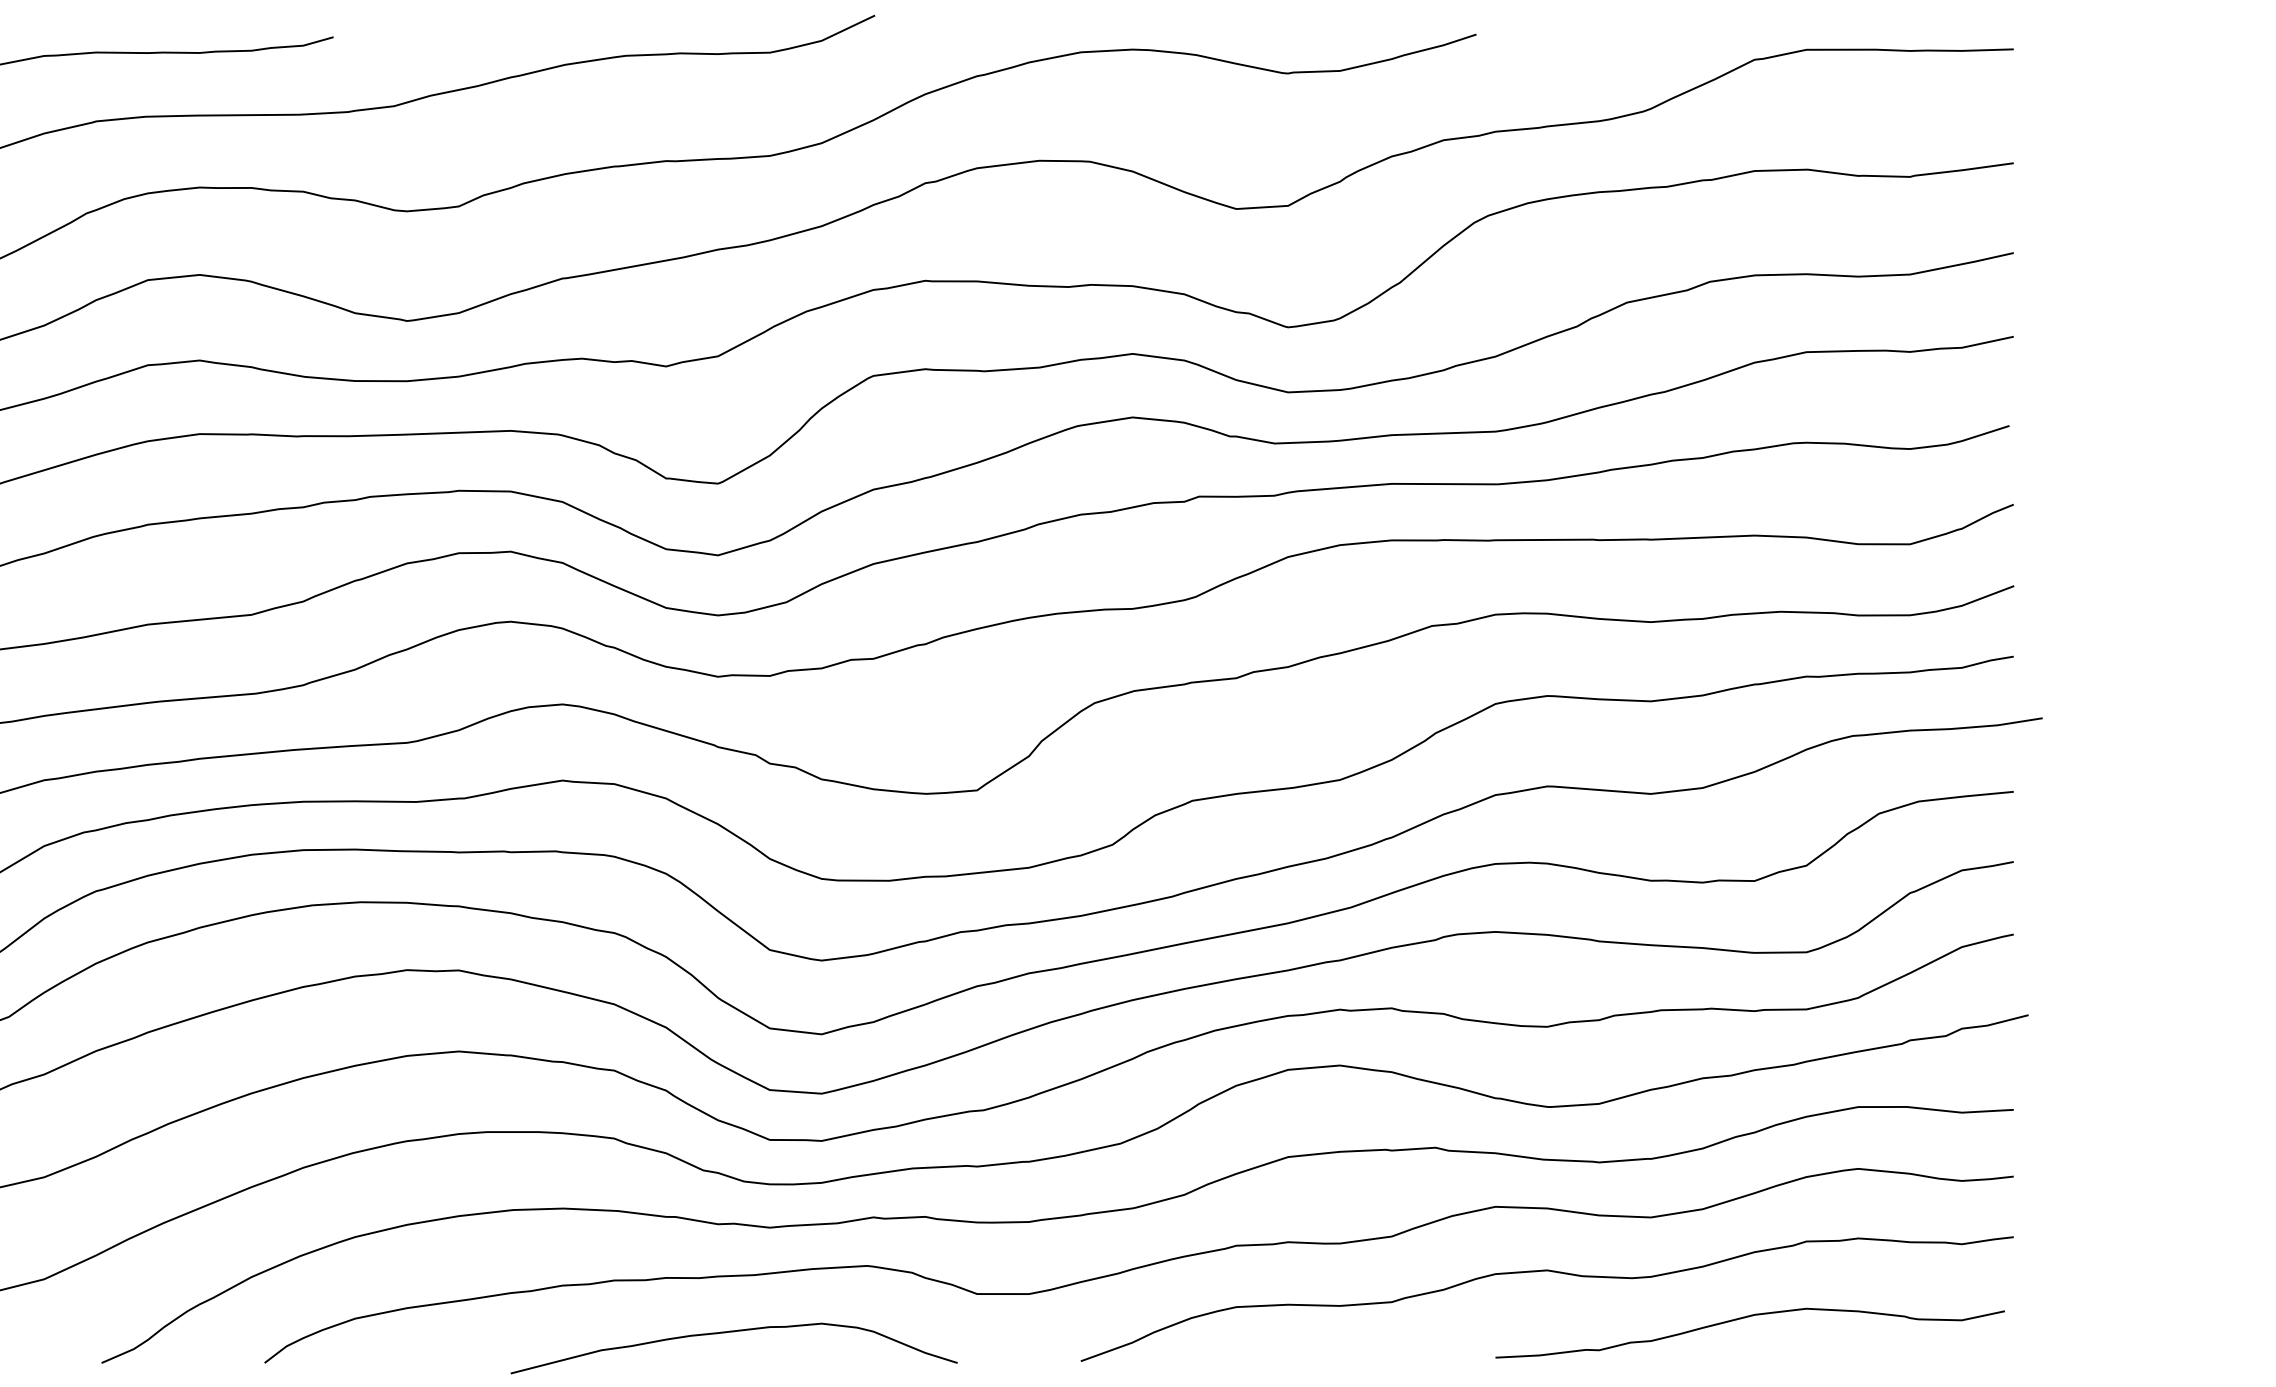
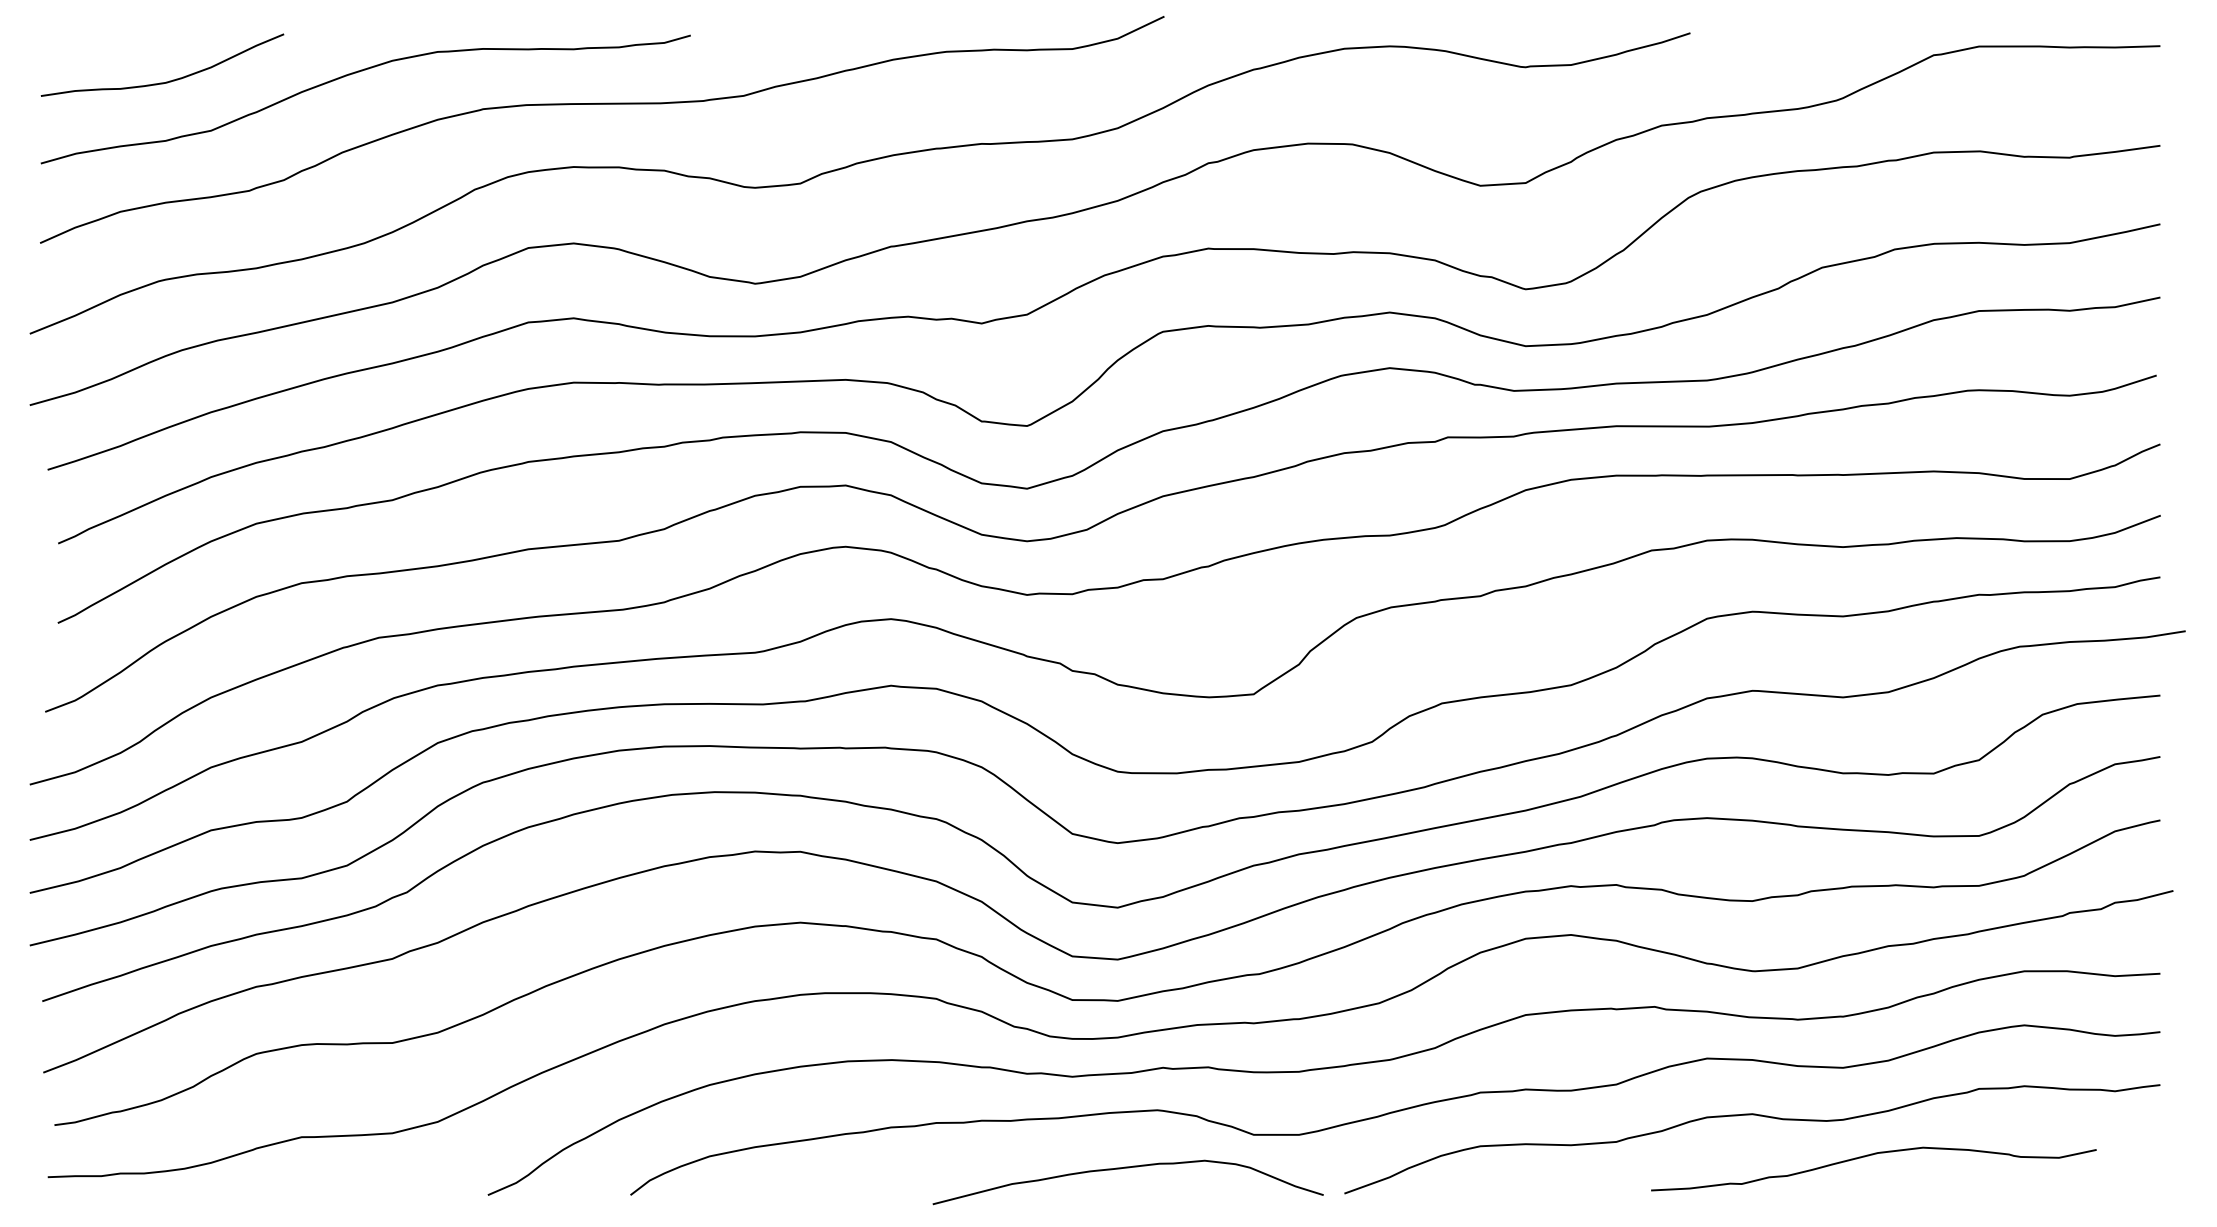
curve: (1744, 1318) -> (1868, 1156), moved
curve: (733, 1332) -> (1127, 1168), moved

